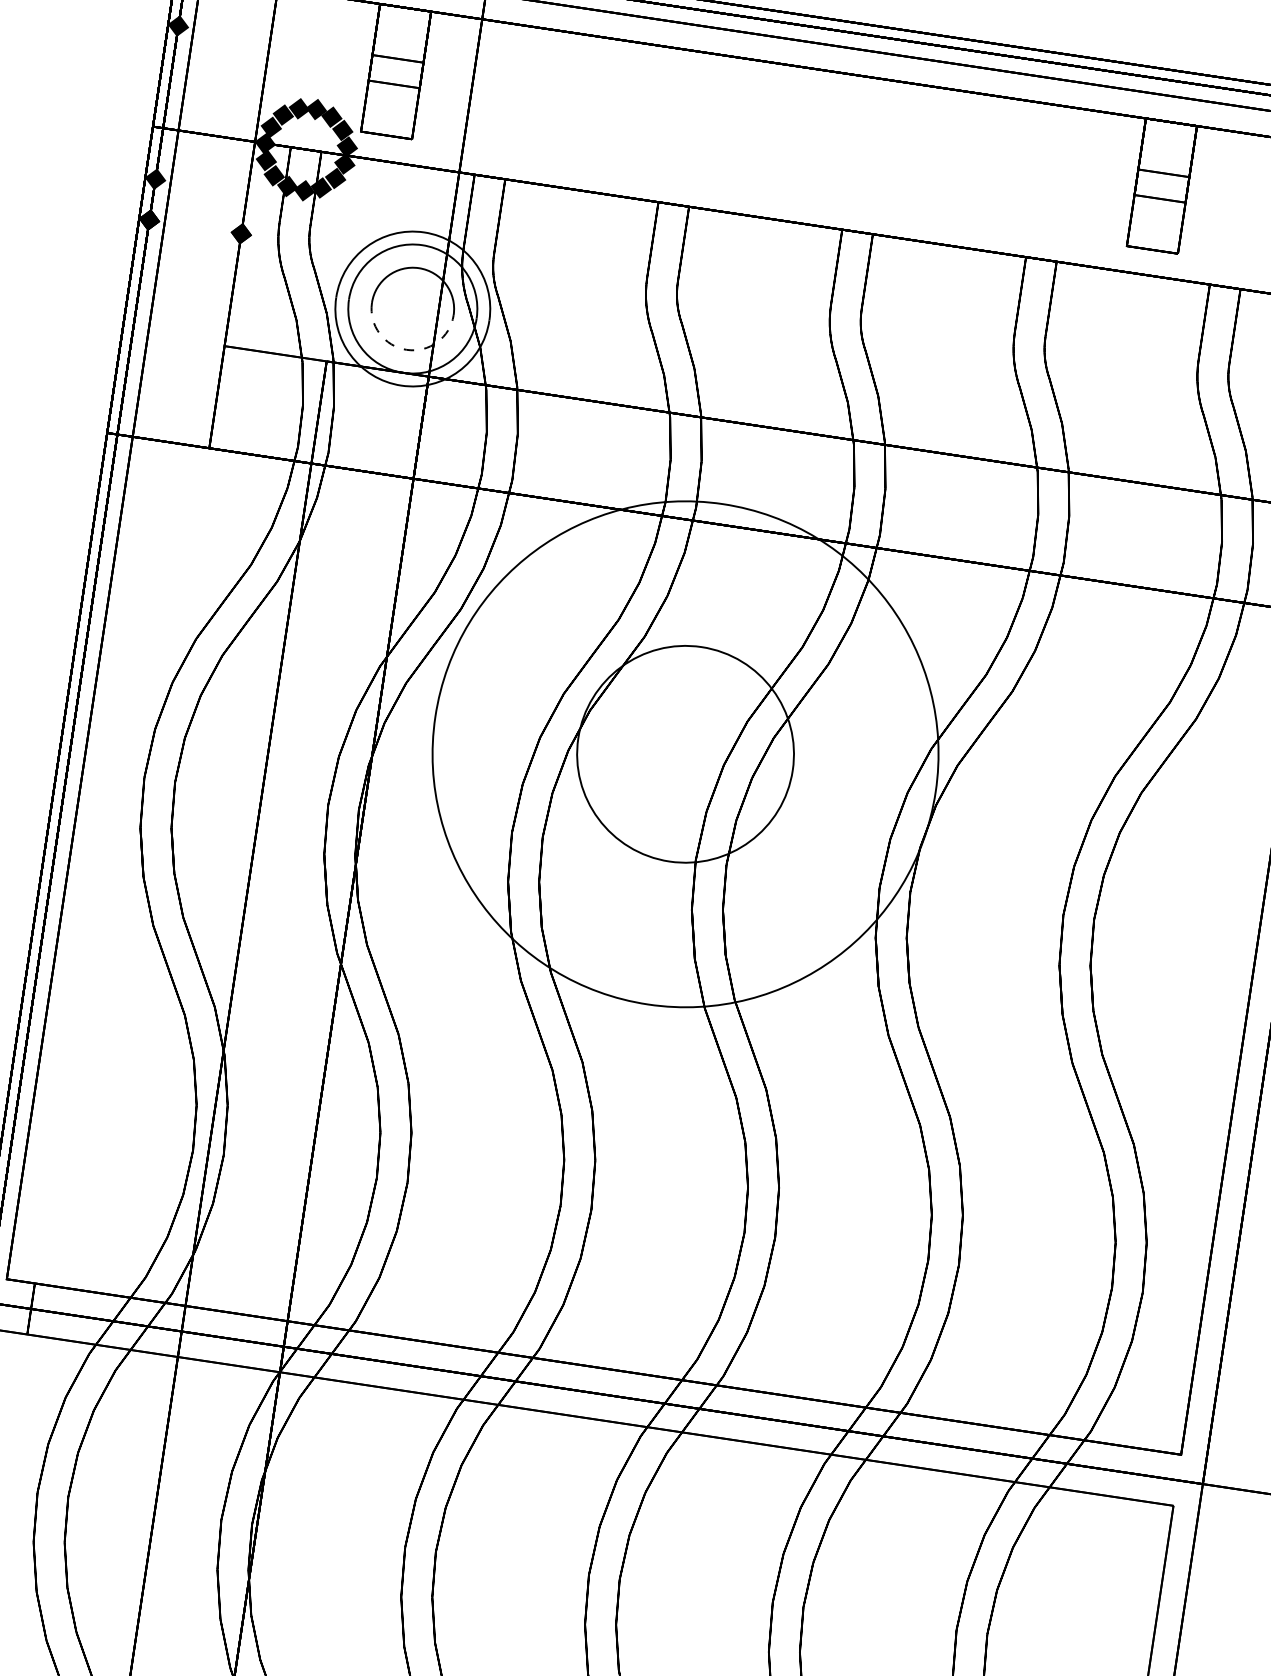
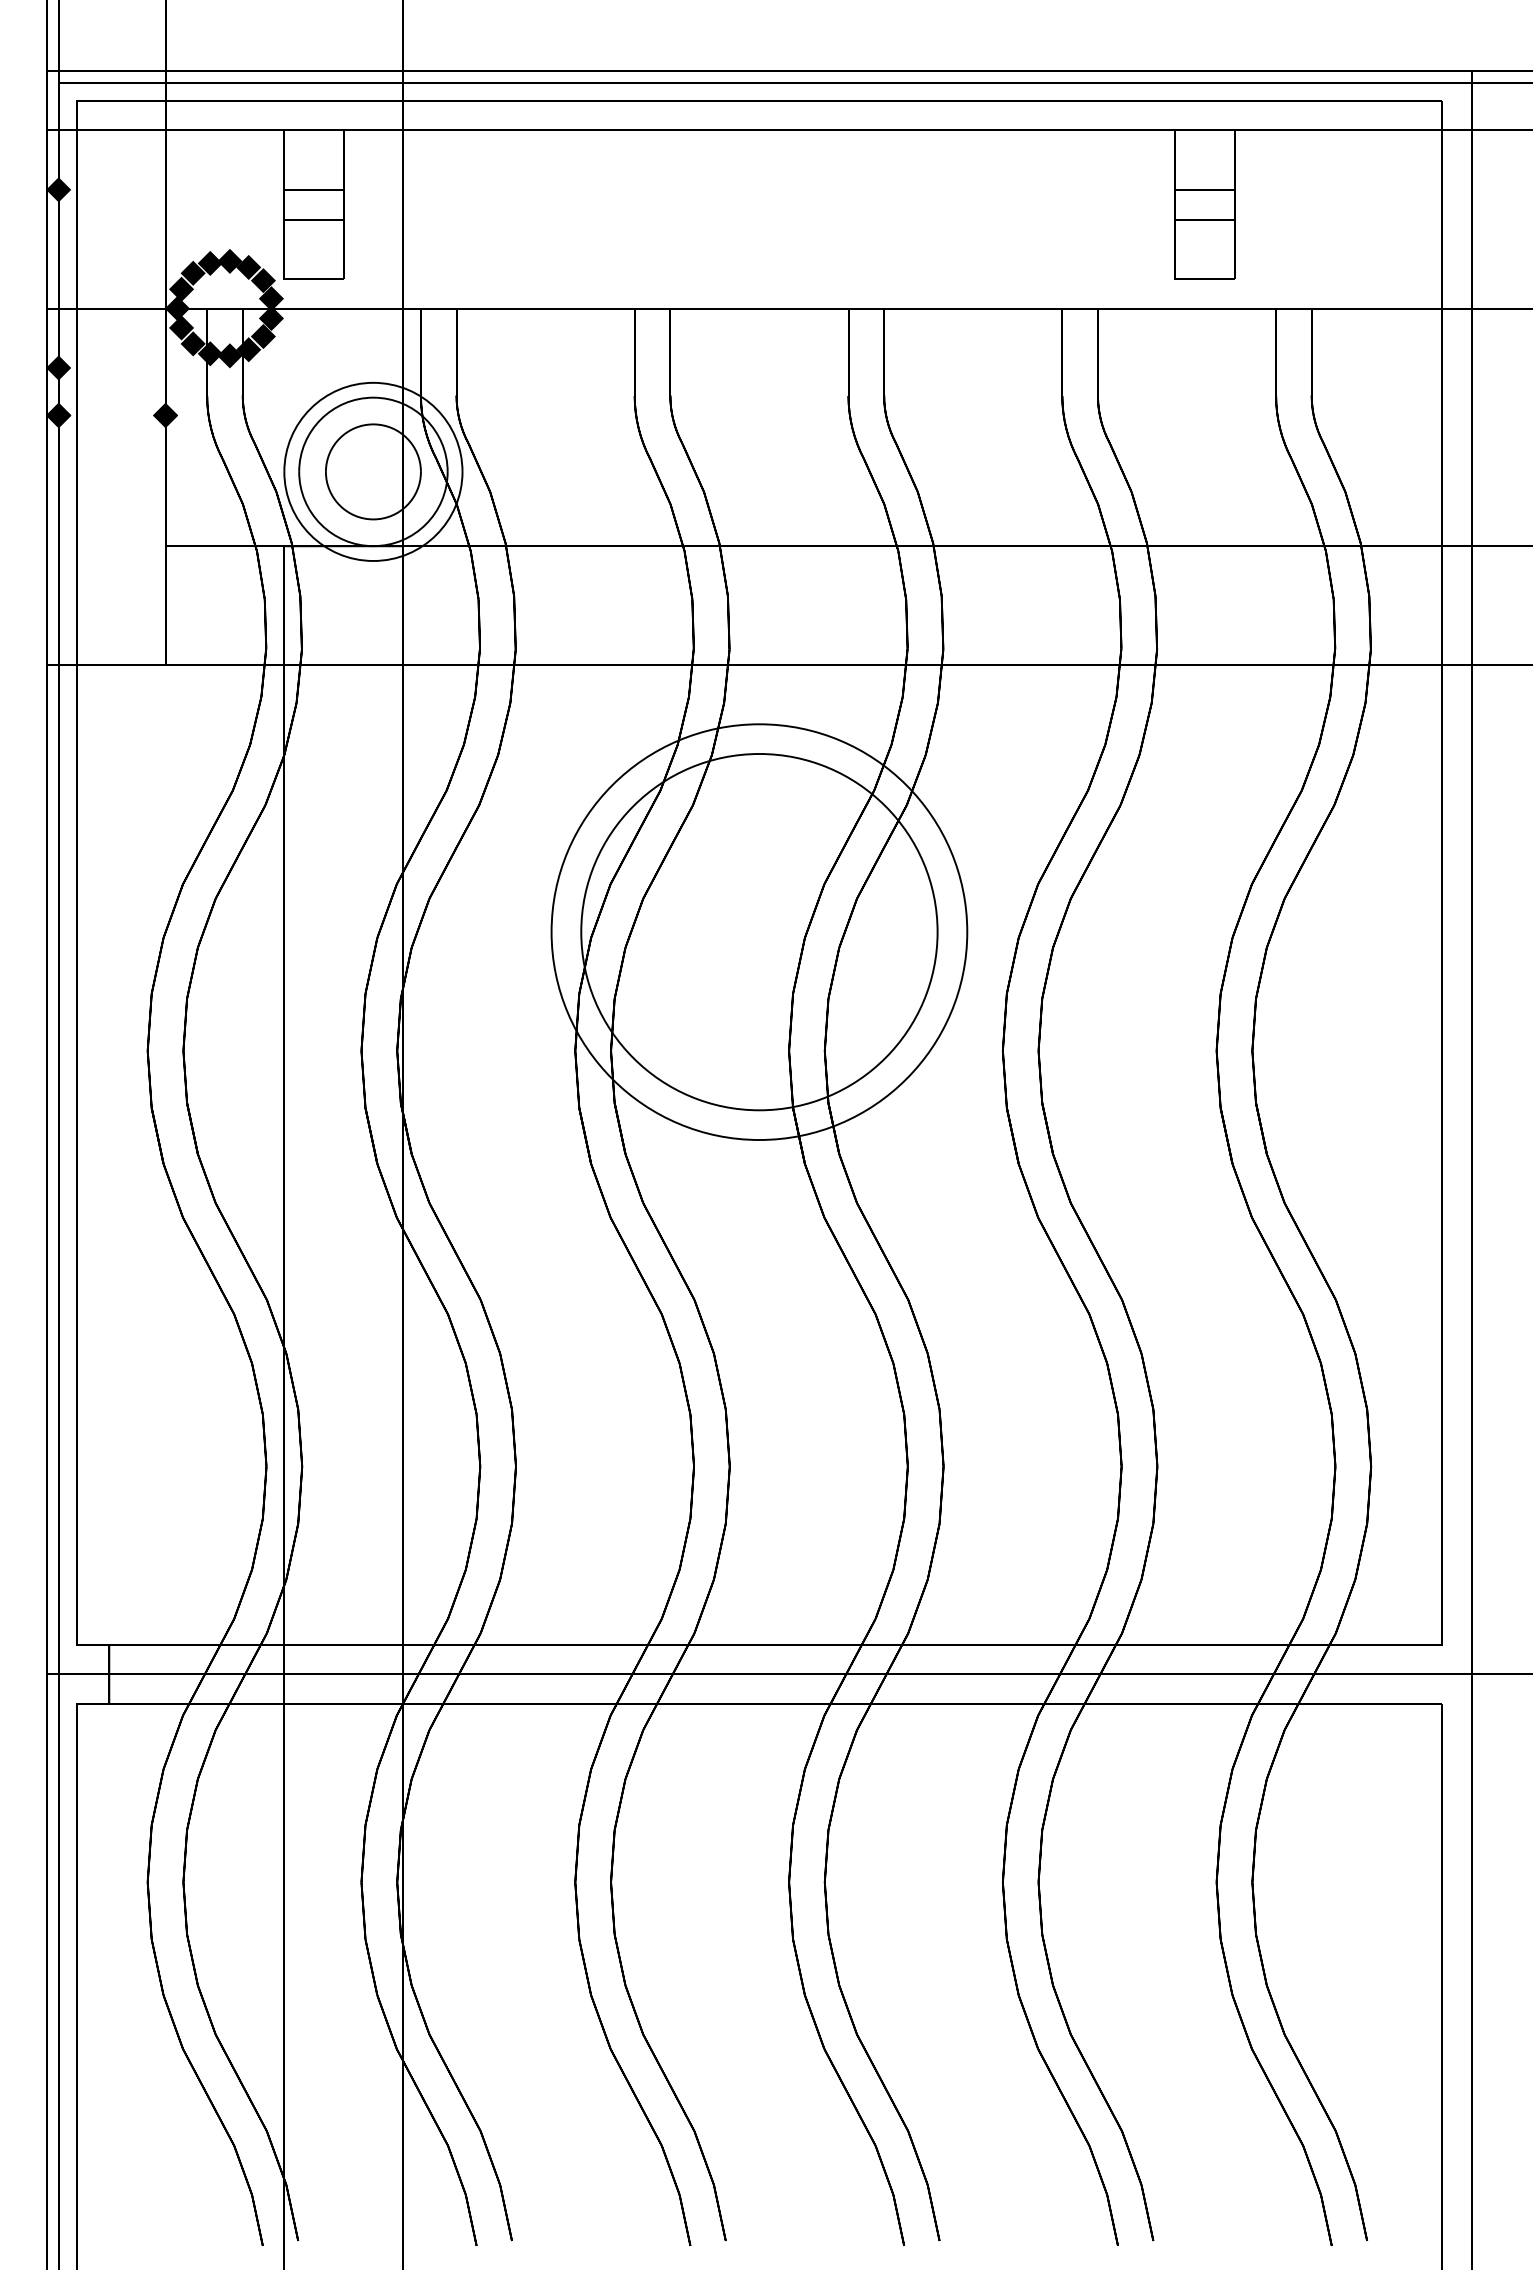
arc: (406, 349) -> (373, 519), dashed -> solid
circle: (685, 754) -> (759, 932), size x0.71
circle: (685, 754) -> (759, 932), size x1.43

